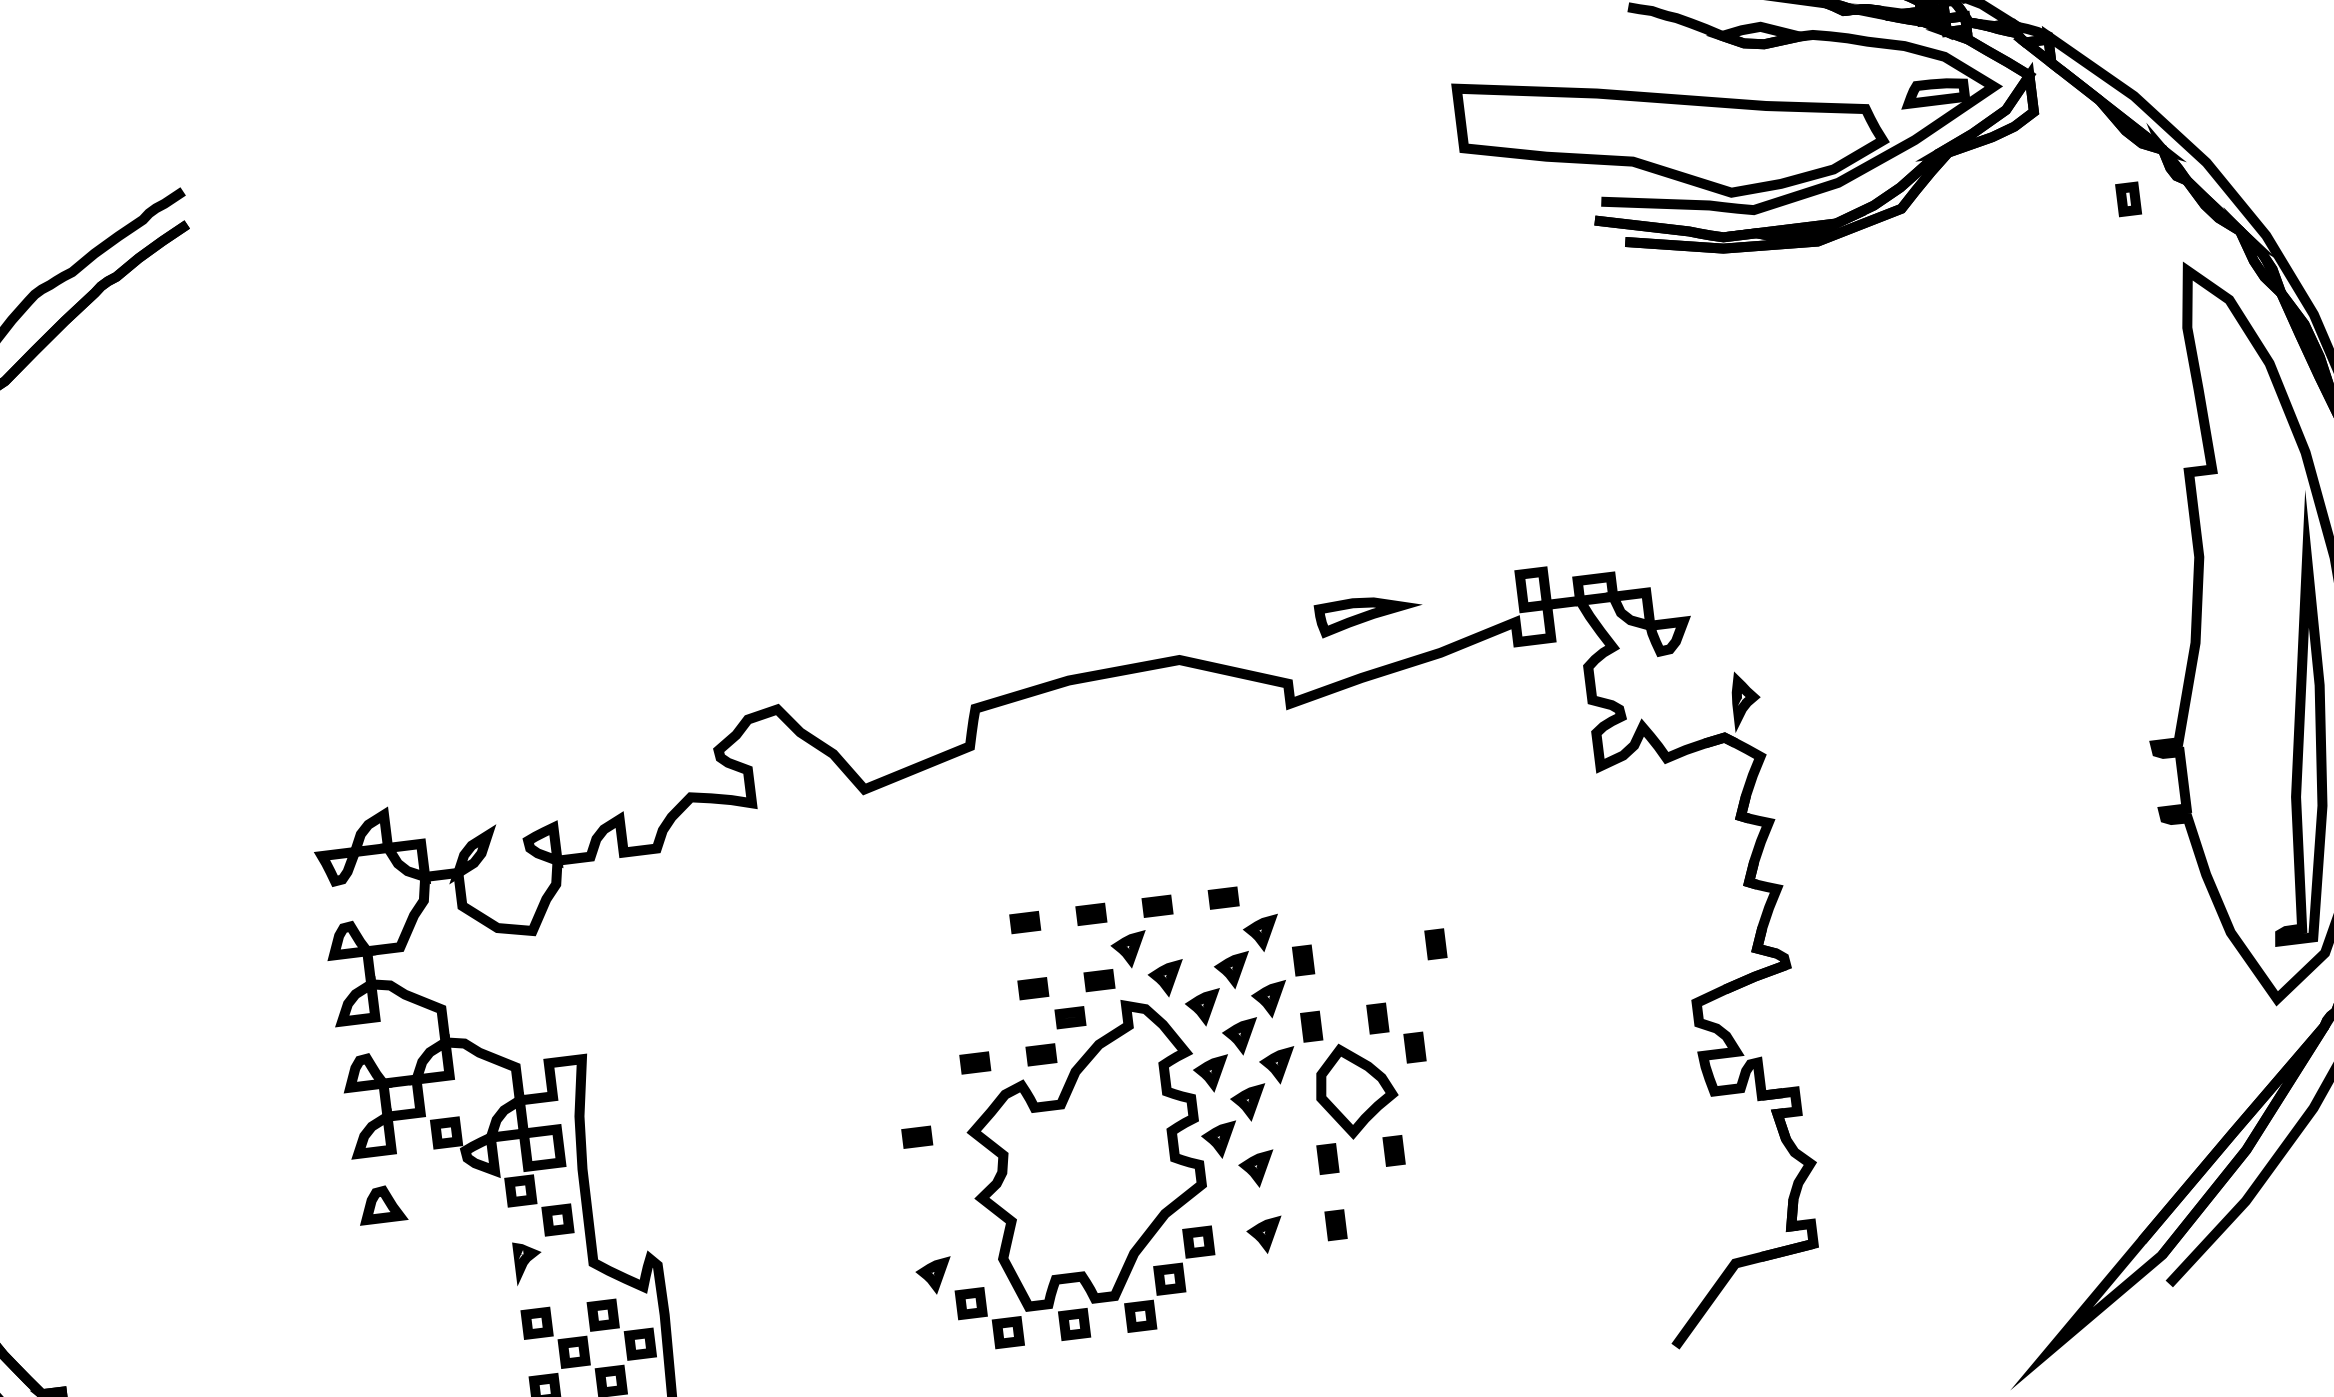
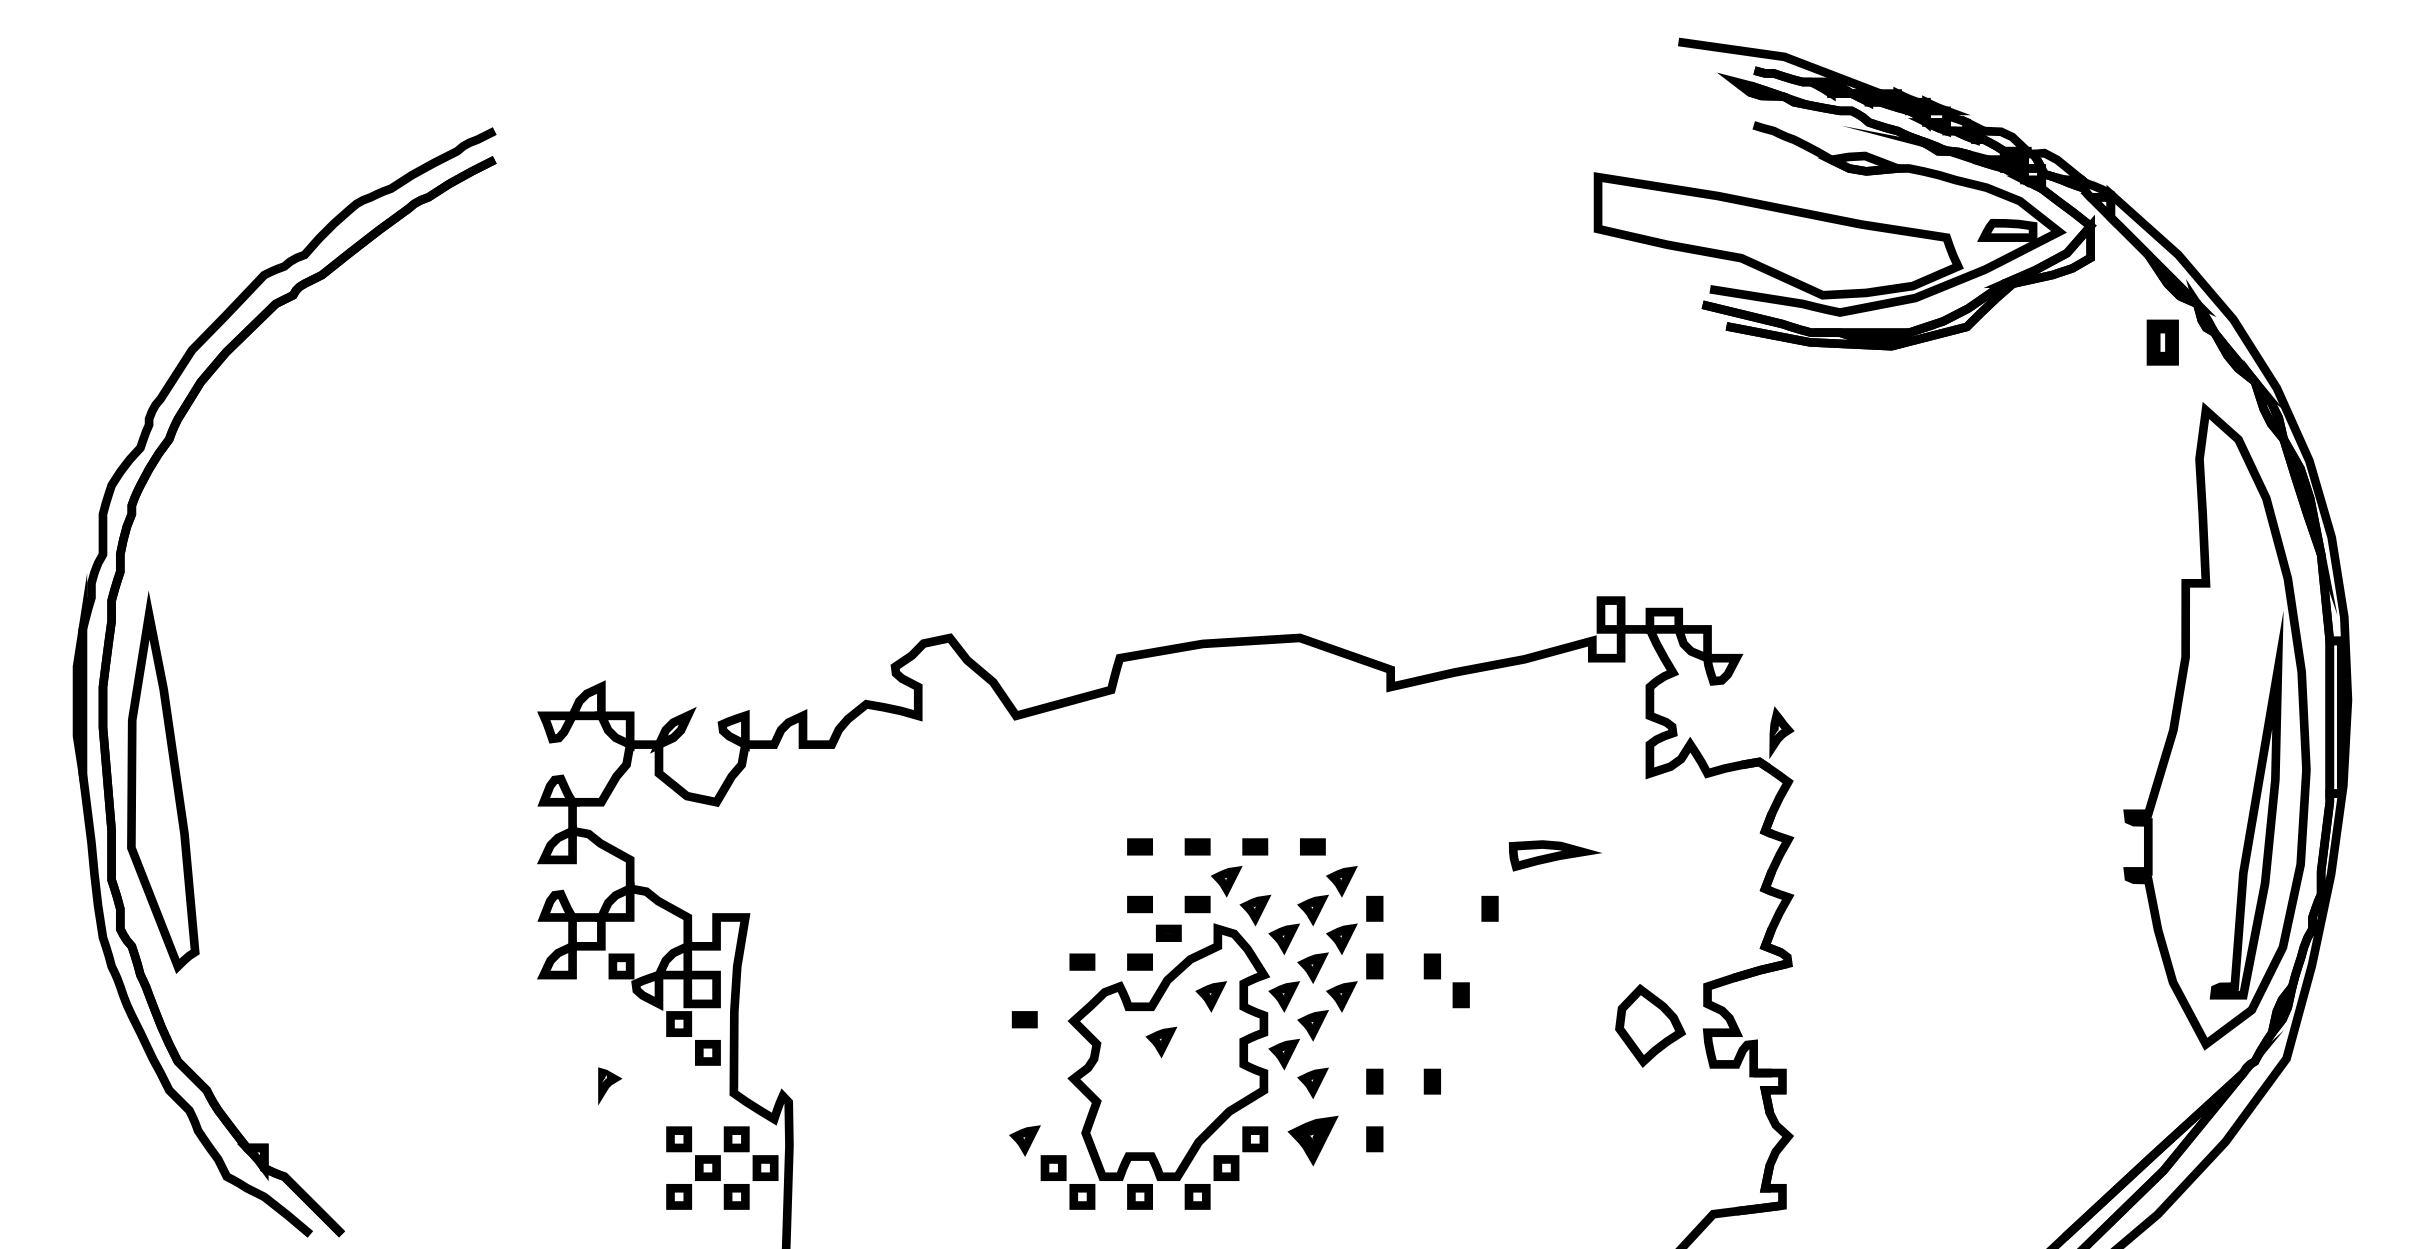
part: (2128, 199) -> (2162, 342), size x1.6
part: (1367, 614) -> (1554, 855), moved
part: (1127, 1084) -> (1210, 996), added
part: (1356, 1090) -> (1650, 1025), moved
part: (1076, 1144) -> (1160, 1042), added
part: (381, 1203) -> (558, 1020), removed
part: (1264, 1235) -> (1312, 1140), size x1.6
part: (528, 1262) -> (610, 1086), moved

